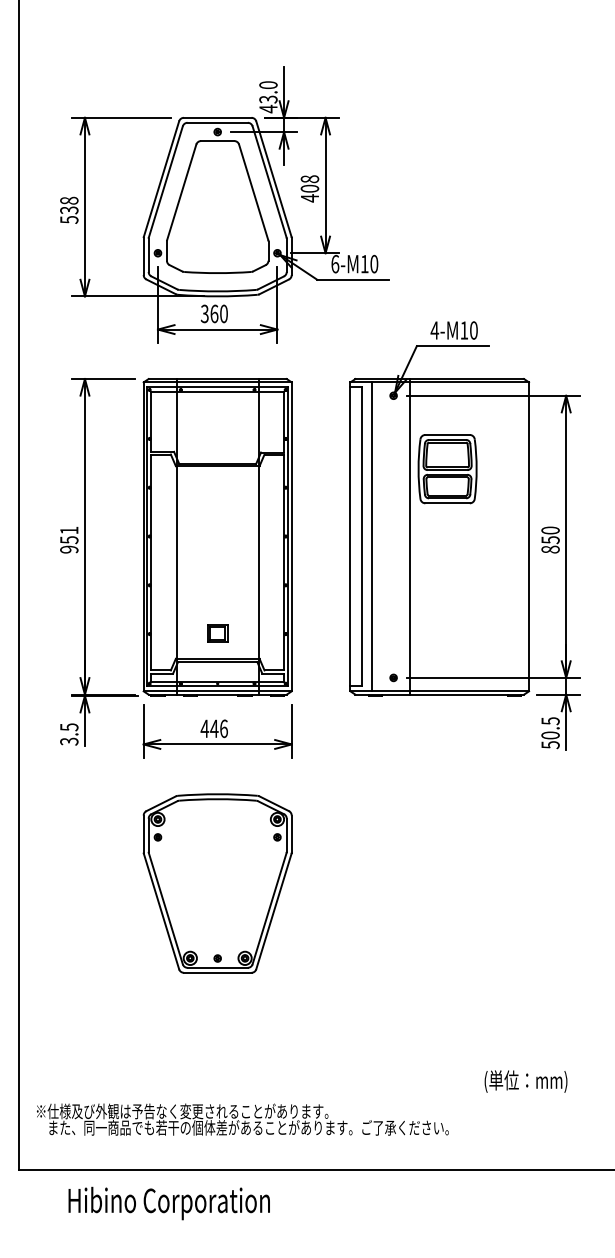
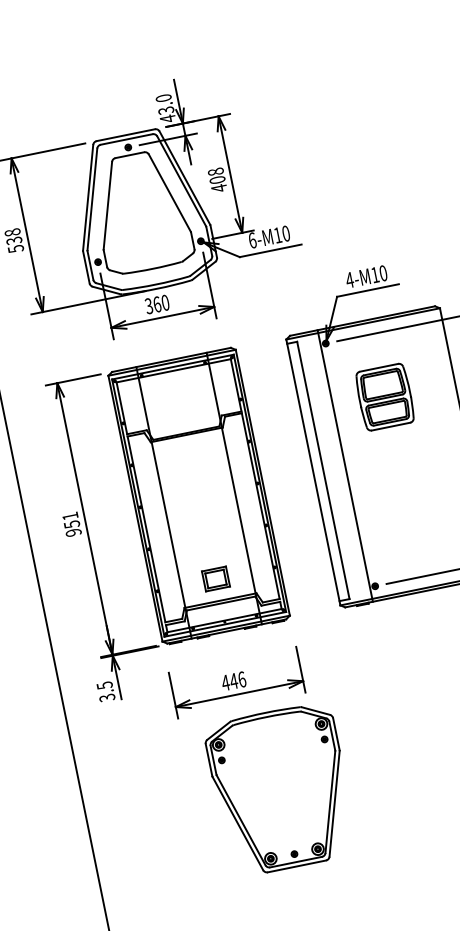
line: (372, 536) -> (332, 468), removed
line: (409, 536) -> (345, 465), moved
part: (217, 633) -> (215, 578), size x1.4
part: (217, 731) -> (237, 683), moved
part: (217, 883) -> (281, 789), moved

